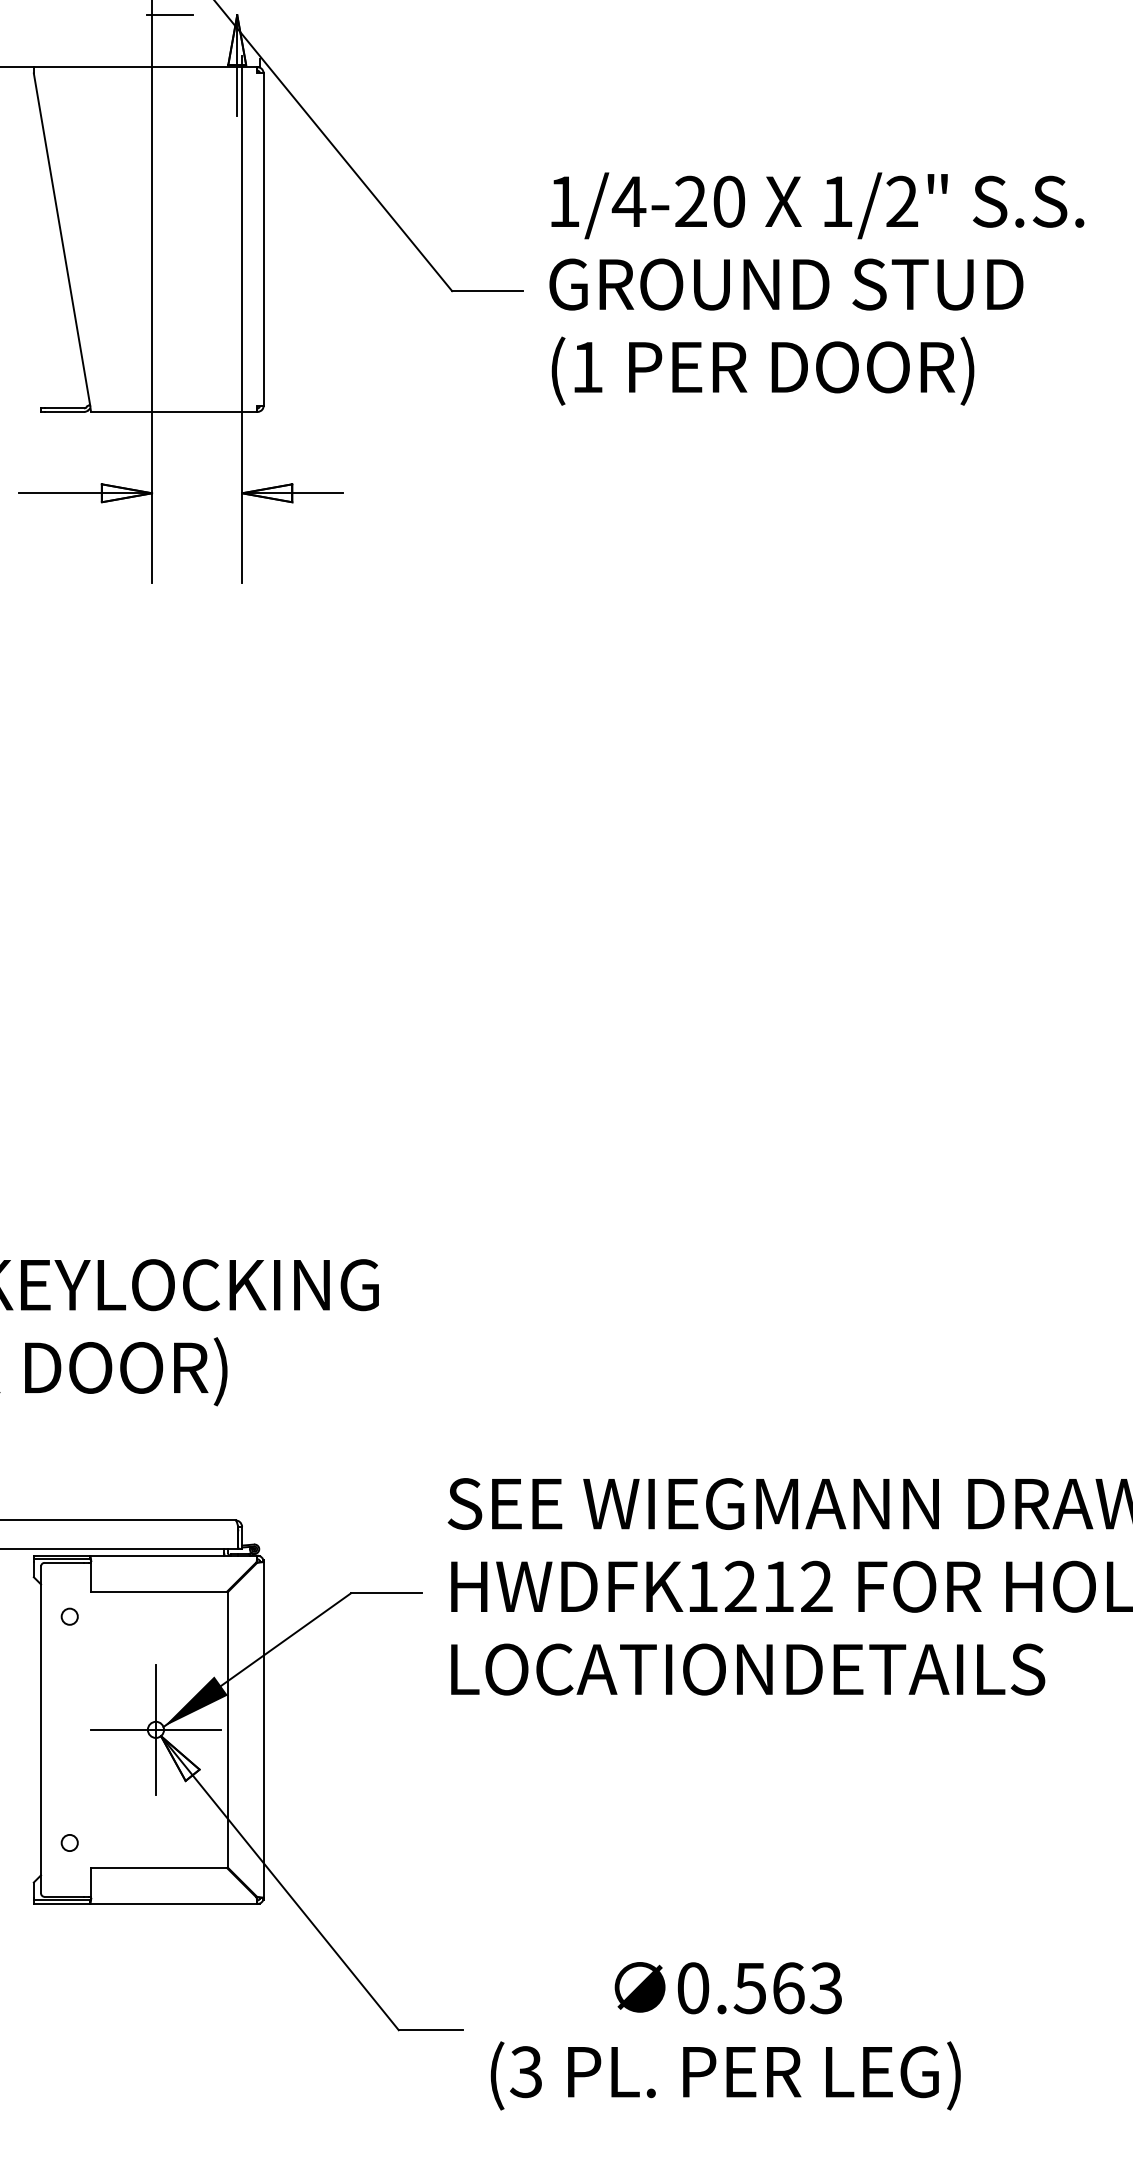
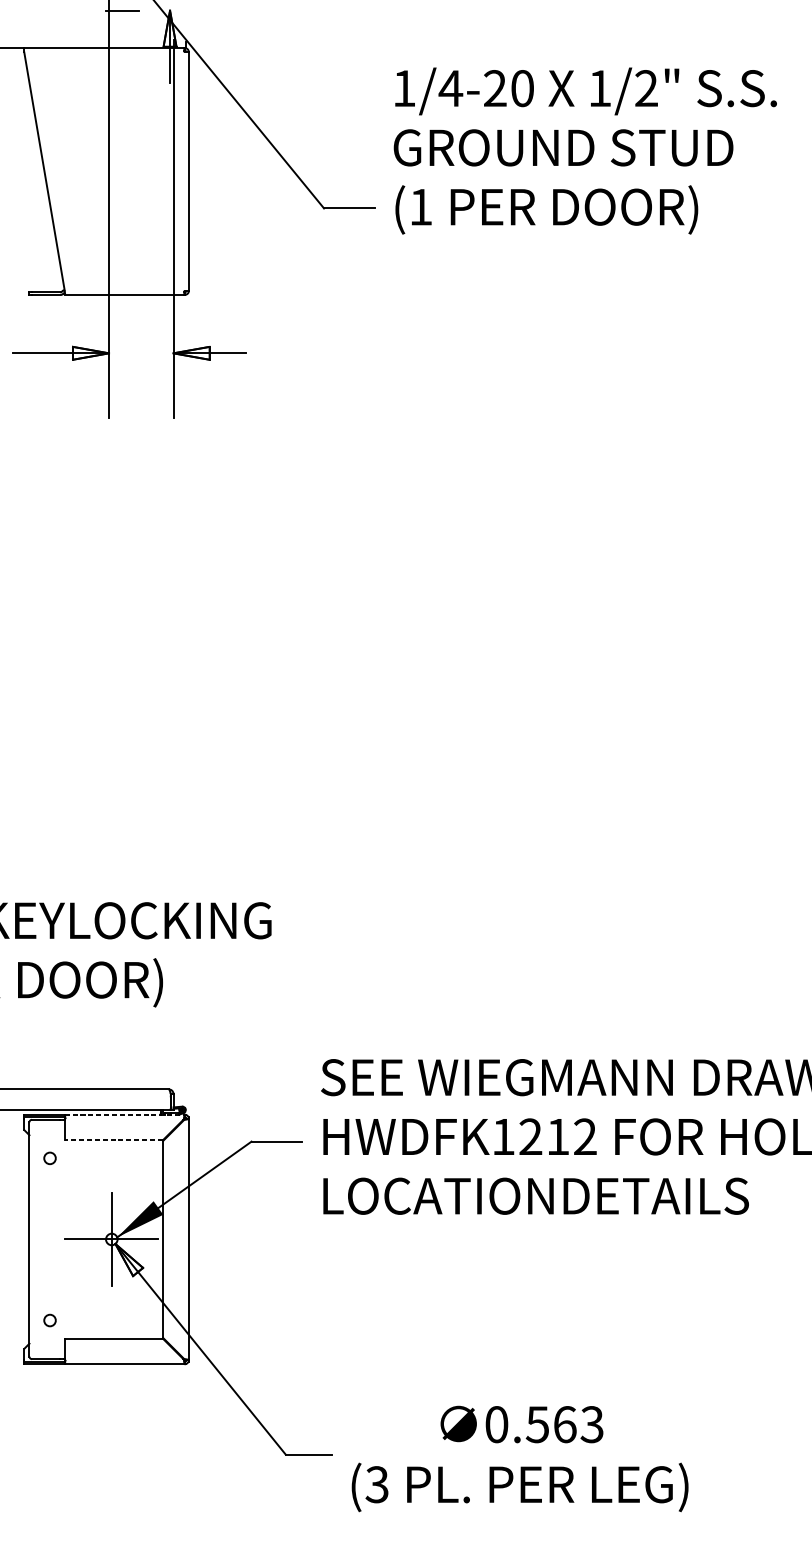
text: (816, 288) -> (585, 150), moved
line: (173, 1555) -> (124, 1114), solid -> dashed
line: (159, 1591) -> (114, 1140), solid -> dashed

